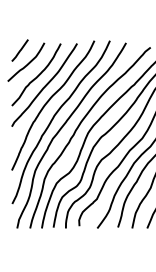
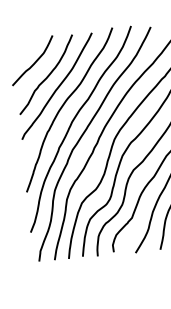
line: (19, 50) -> (23, 47), removed

